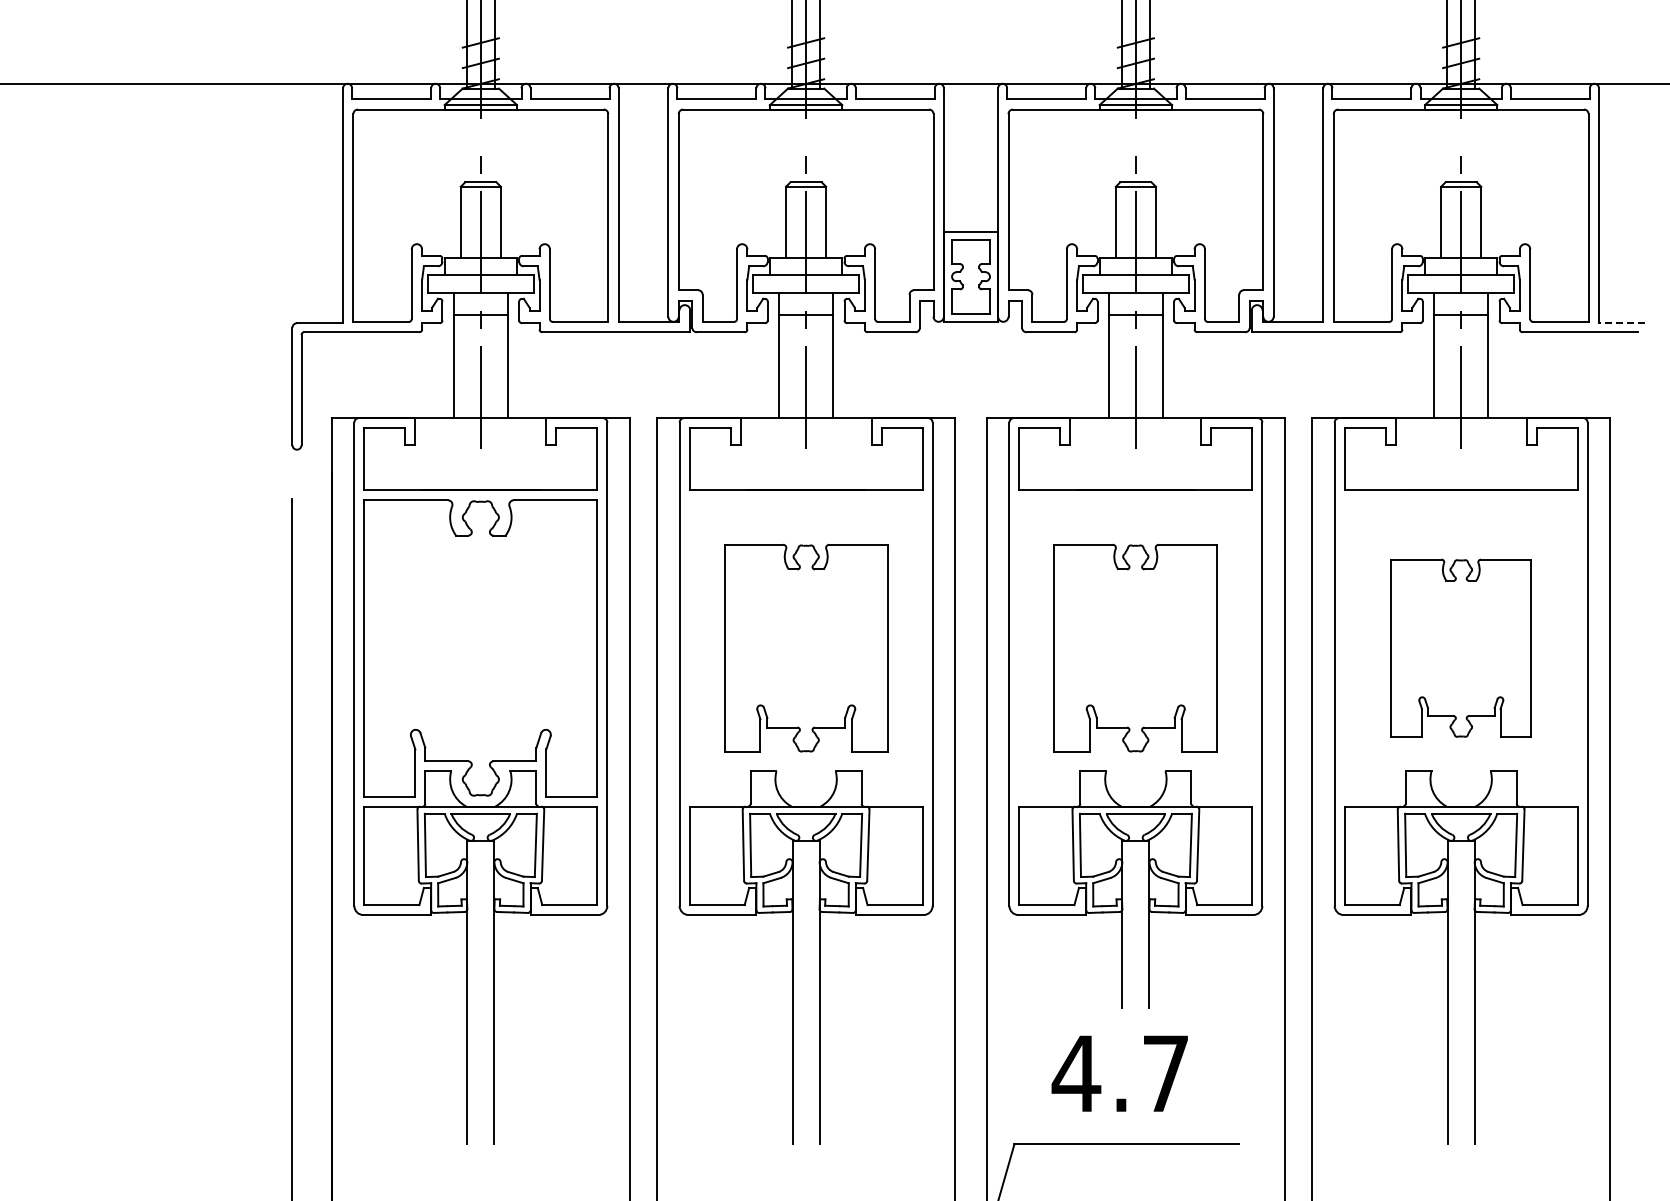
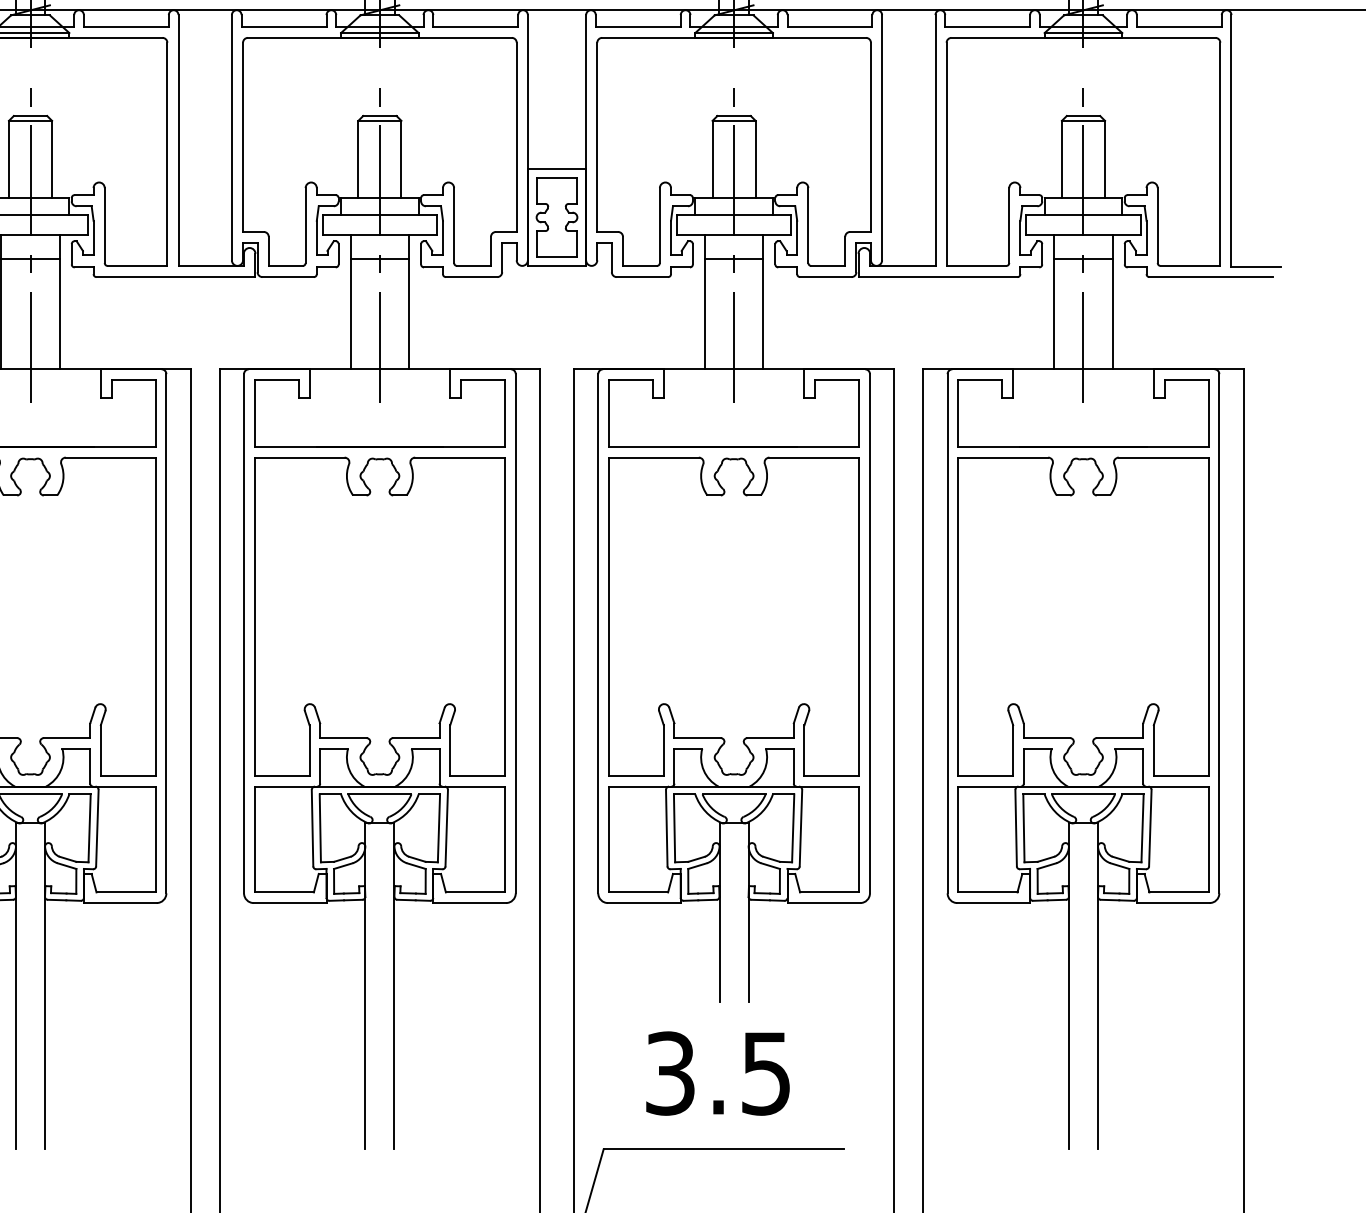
line: (1621, 323) -> (1255, 267), dashed -> solid
part: (806, 648) -> (380, 616), size x1.43
part: (1135, 648) -> (733, 616), size x1.43
part: (1461, 648) -> (1083, 616), size x1.67
text: (1119, 1073) -> (716, 1073), 4.7 -> 3.5

